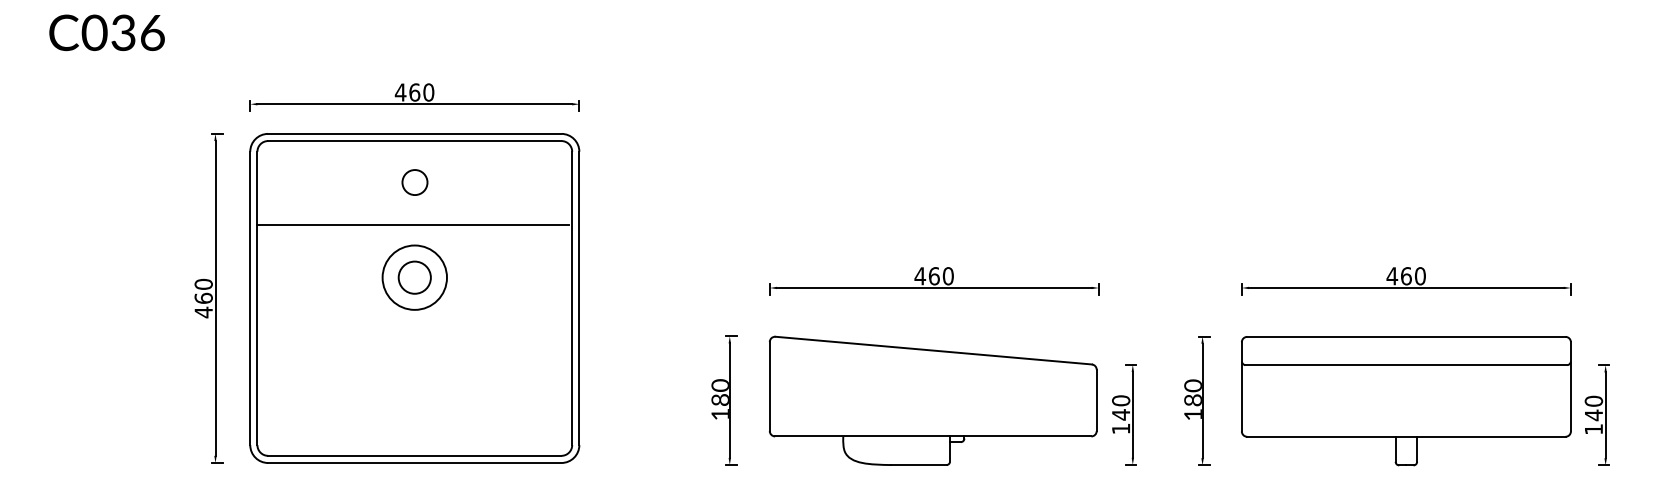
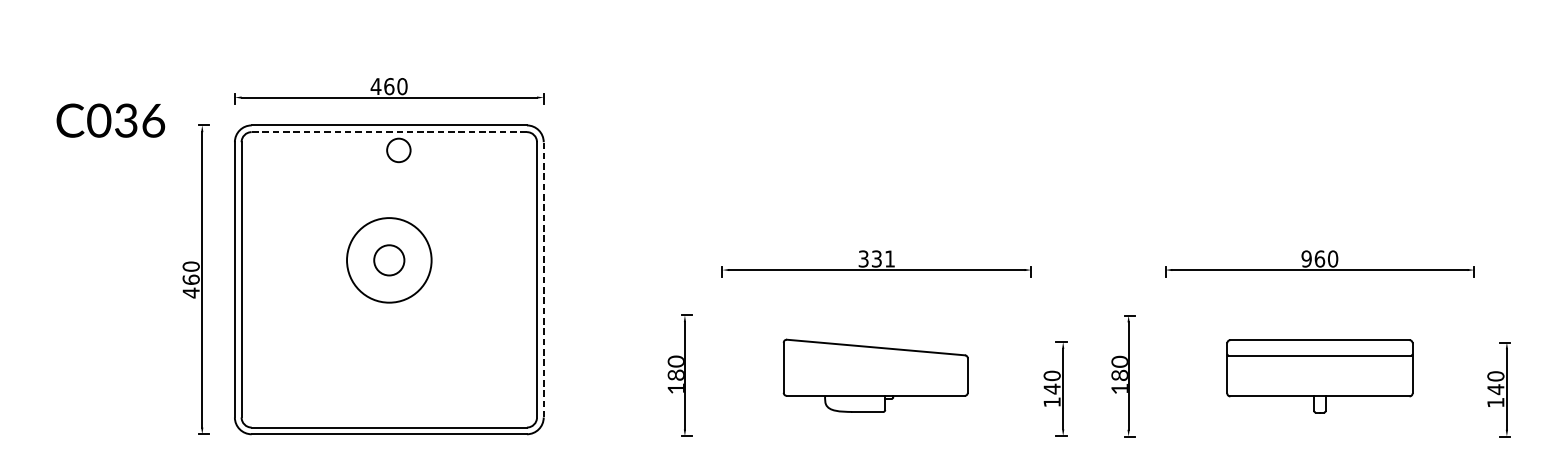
text: (106, 32) -> (110, 120), moved
line: (414, 141) -> (389, 132), solid -> dashed
circle: (414, 182) -> (398, 150), moved
line: (412, 225) -> (387, 211), removed
text: (933, 276) -> (876, 259), 460 -> 331
text: (1392, 276) -> (1306, 259), 460 -> 960
circle: (414, 277) -> (389, 260), size x1.4
line: (579, 298) -> (543, 279), solid -> dashed
part: (932, 400) -> (875, 375), size x0.6
part: (1406, 401) -> (1320, 376), size x0.6

